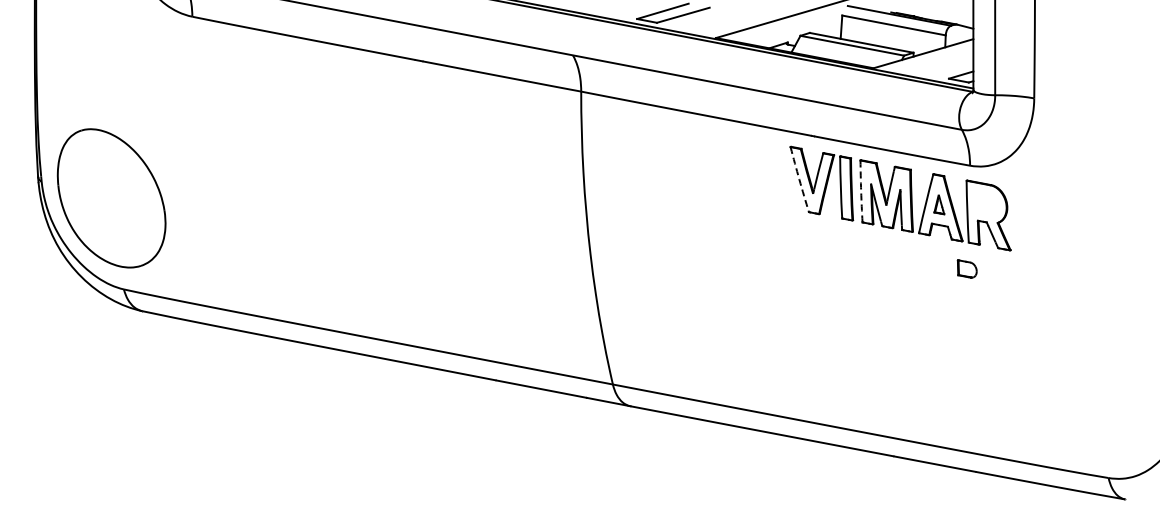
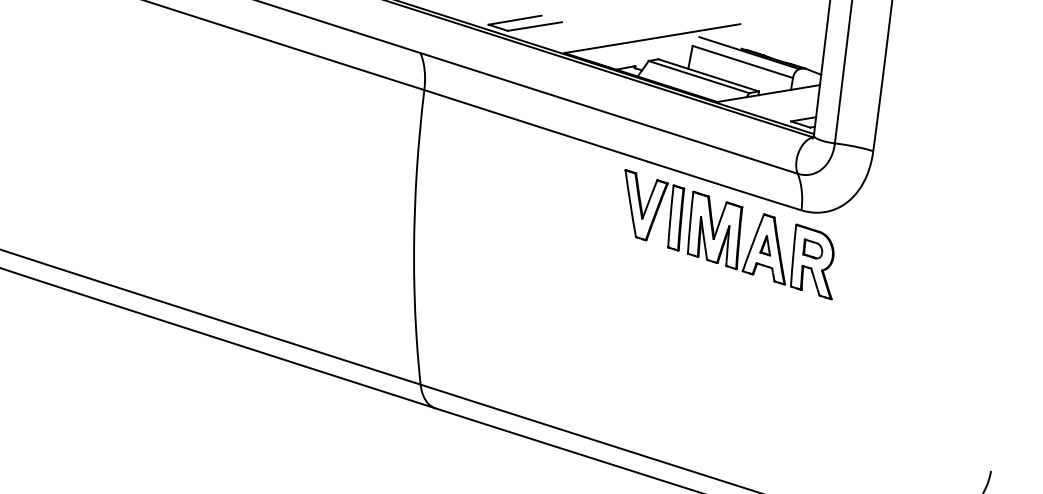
arc: (799, 179) -> (630, 203), dashed -> solid
arc: (861, 191) -> (690, 222), dashed -> solid
part: (966, 268) -> (812, 248), moved

